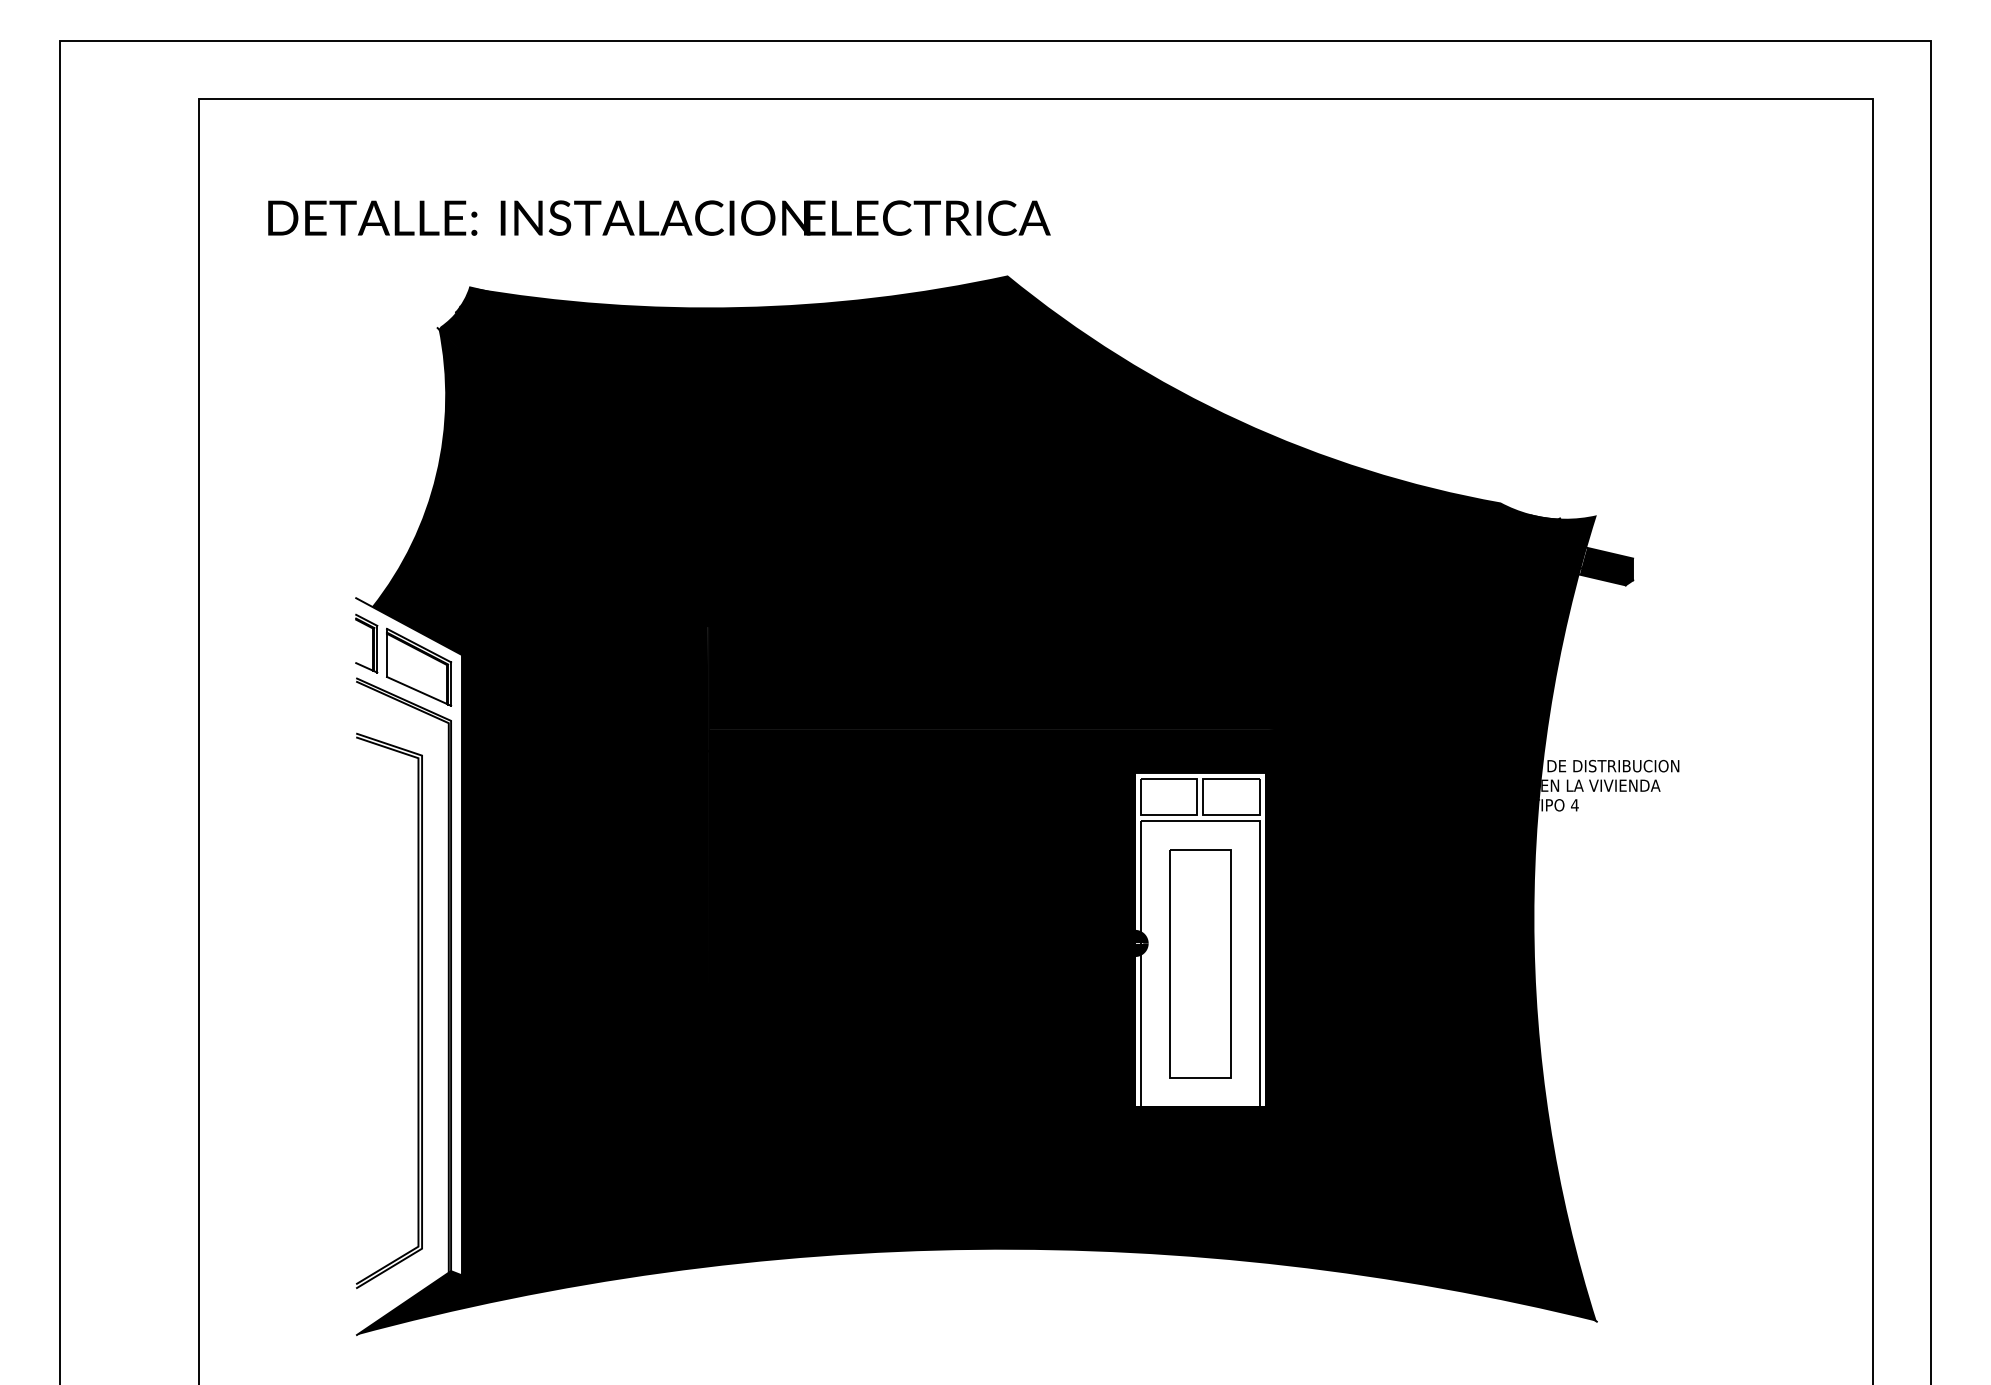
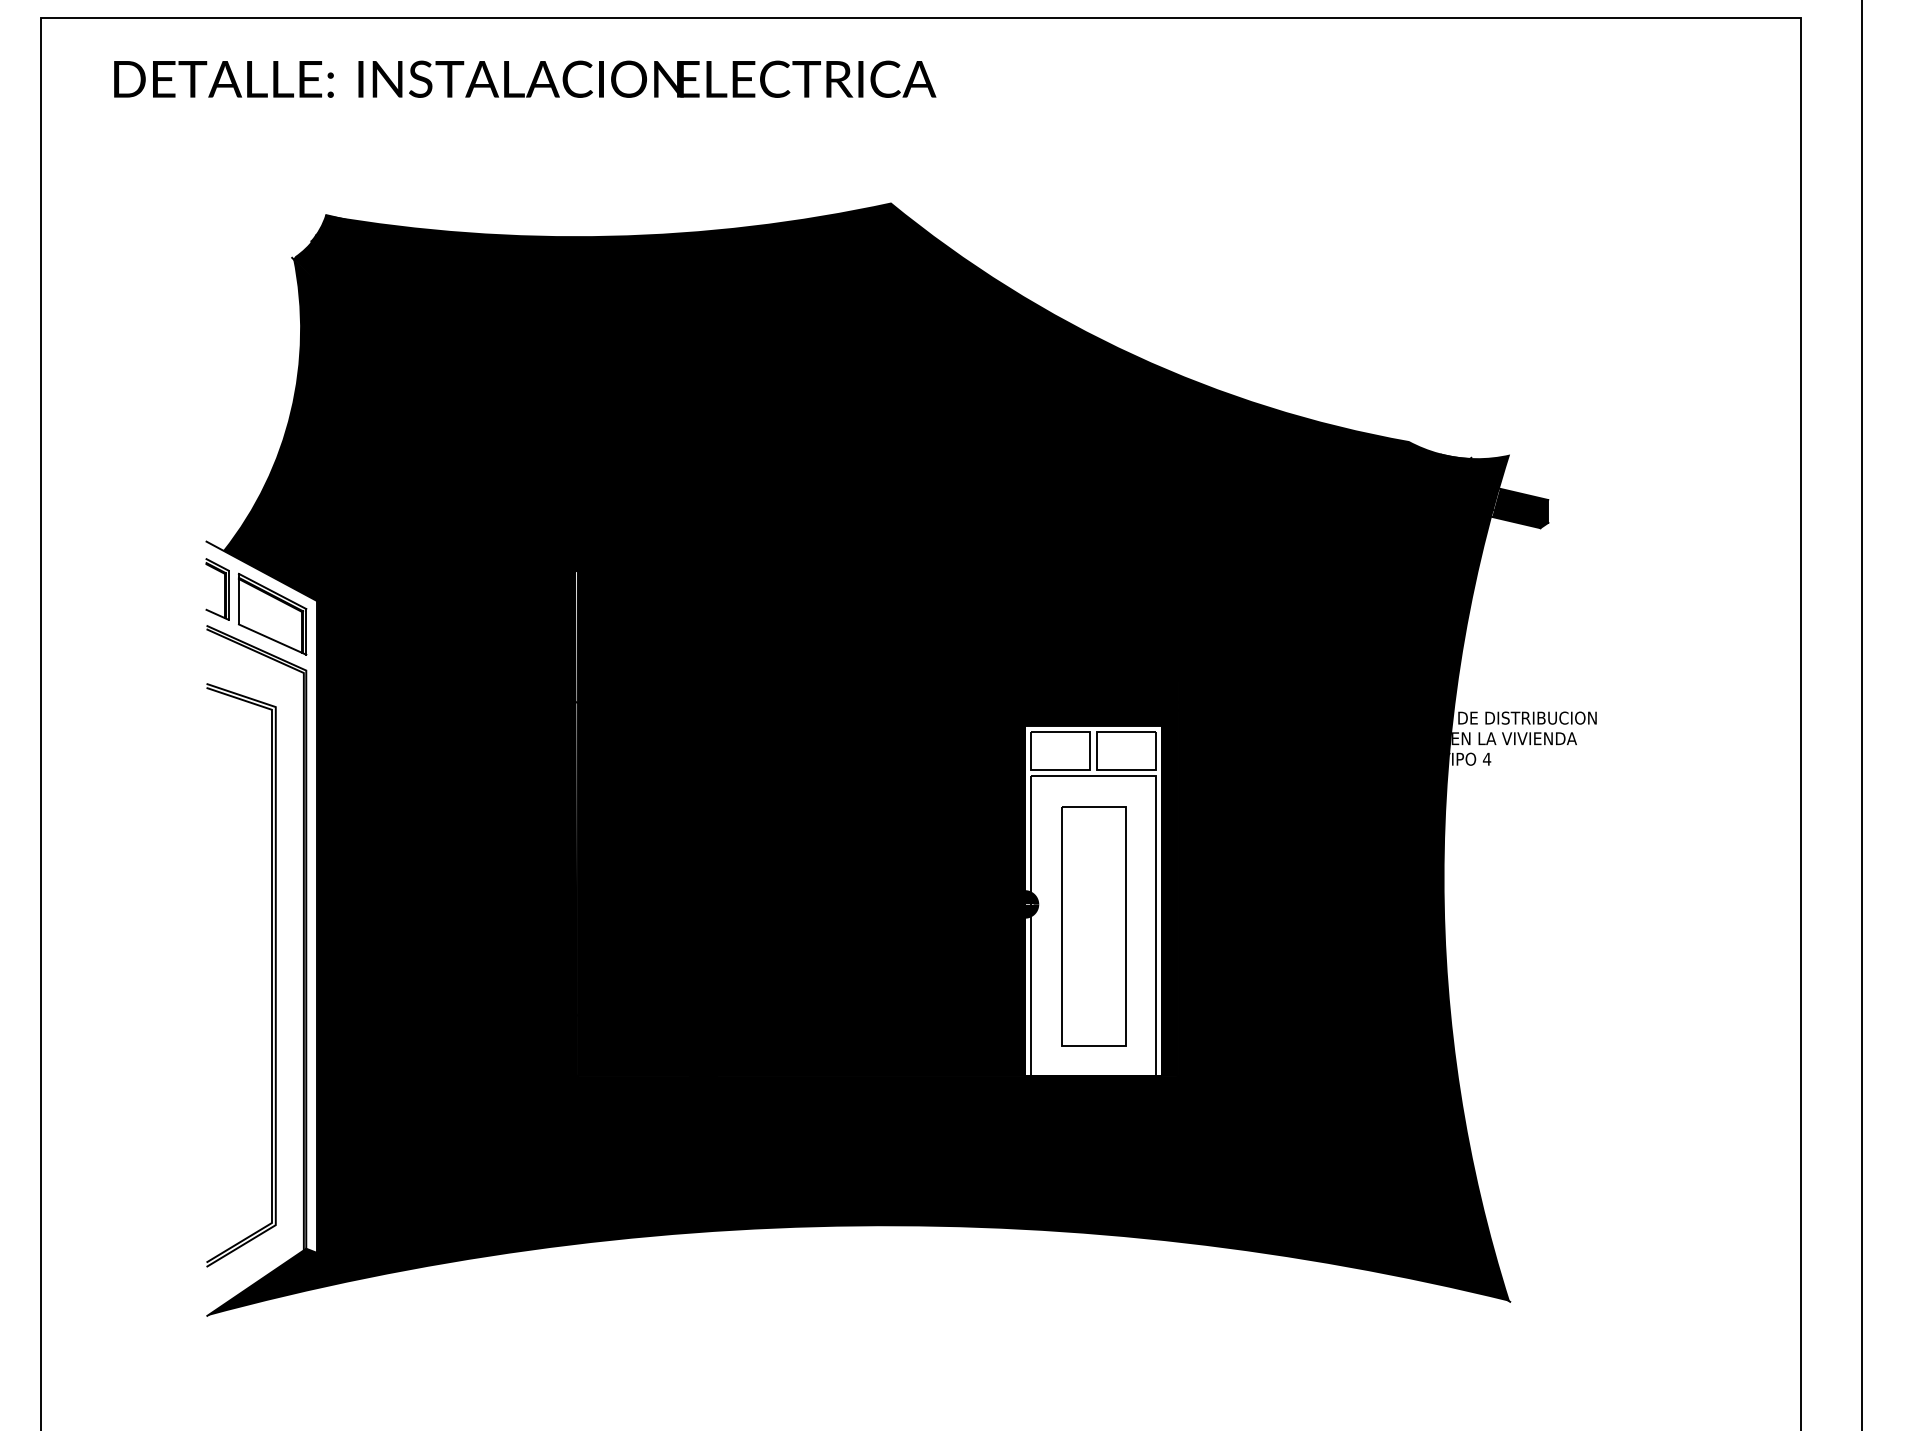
text: (659, 217) -> (525, 78), moved

